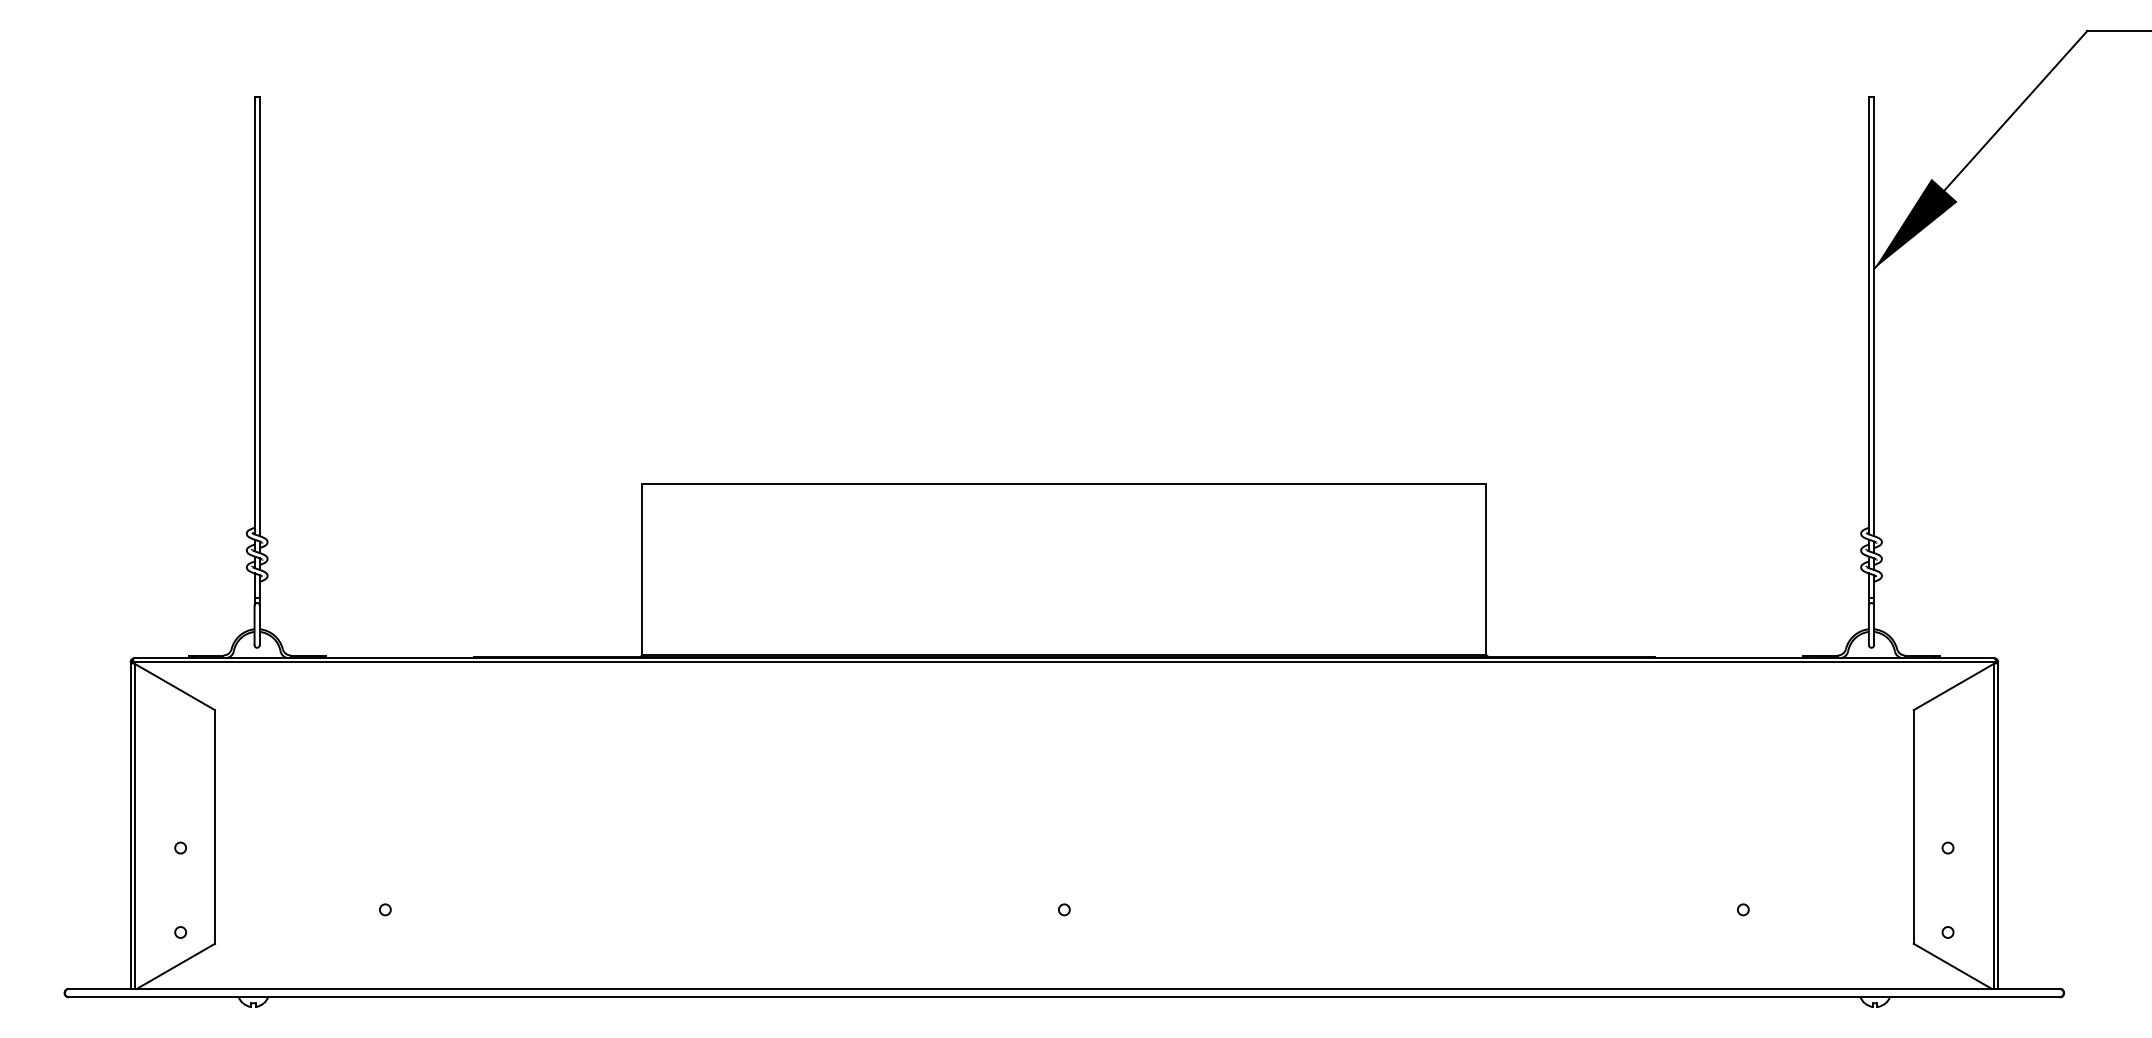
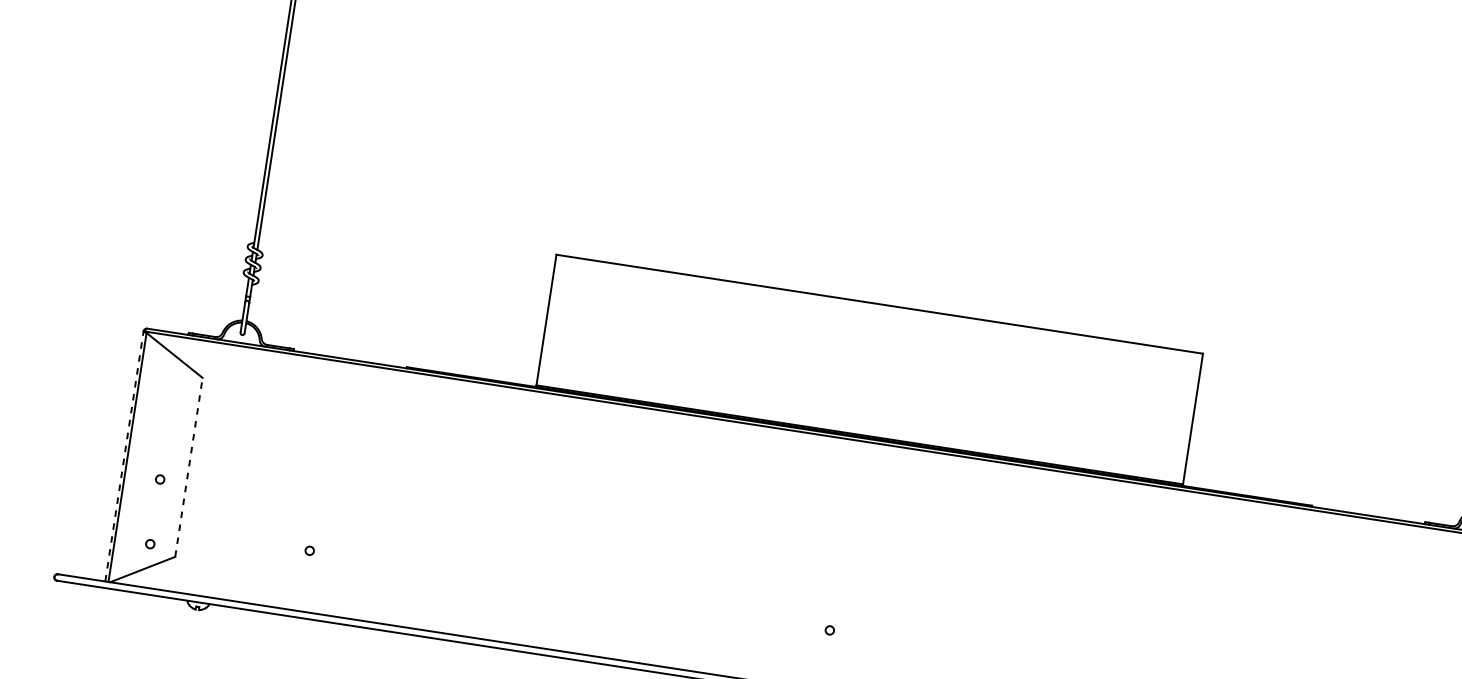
line: (130, 825) -> (124, 456), solid -> dashed
line: (215, 826) -> (189, 467), solid -> dashed

